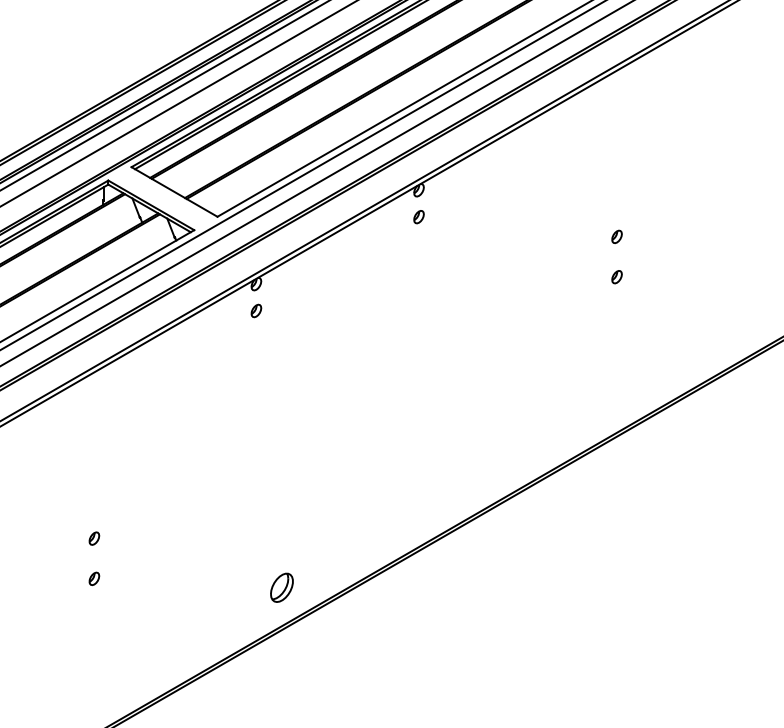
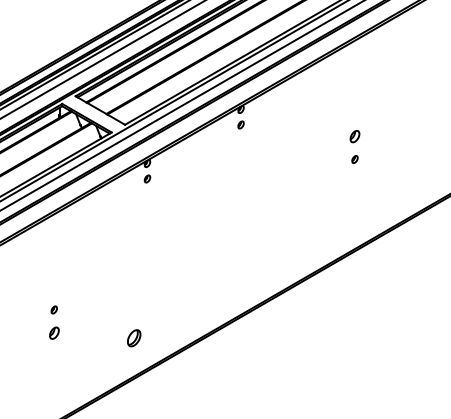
part: (616, 235) -> (354, 135), size x1.6
part: (93, 577) -> (53, 332), size x1.6
part: (282, 588) -> (134, 338), moved

